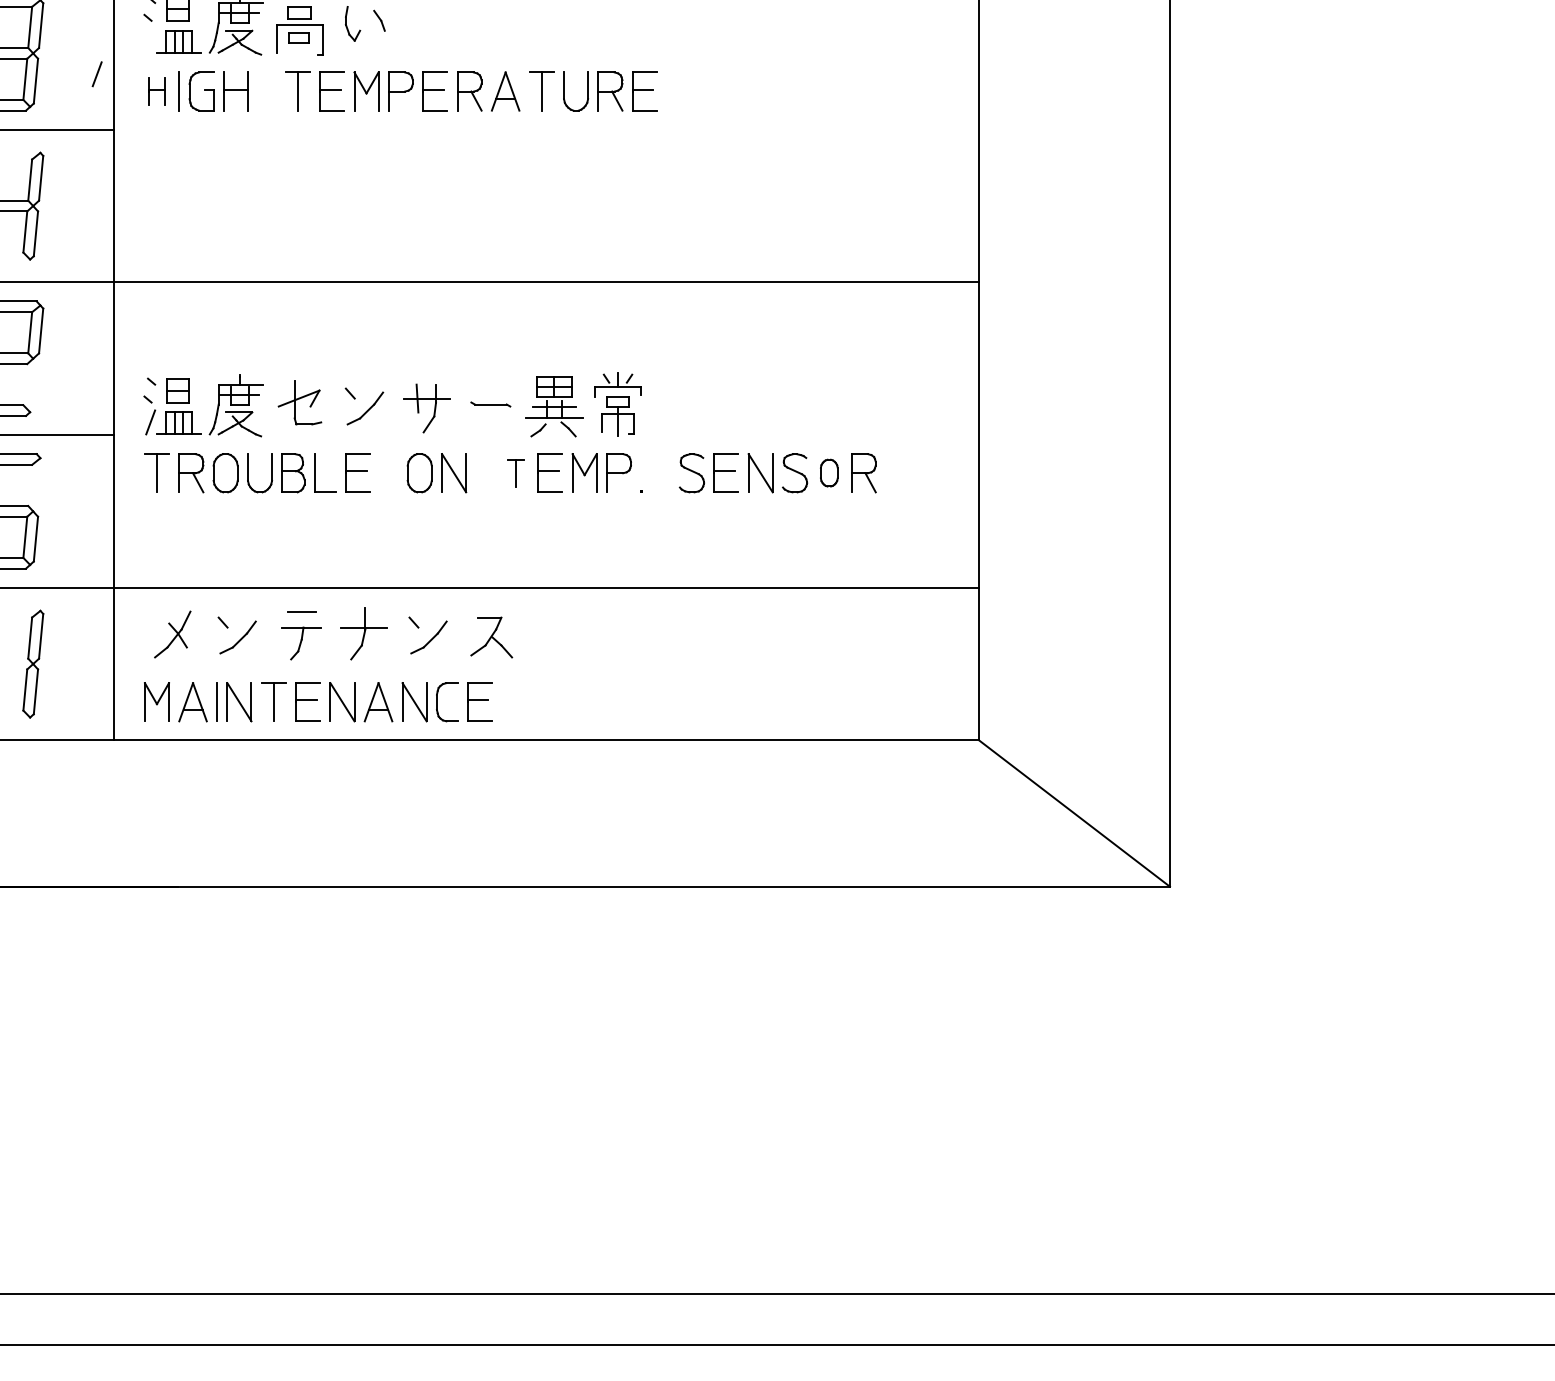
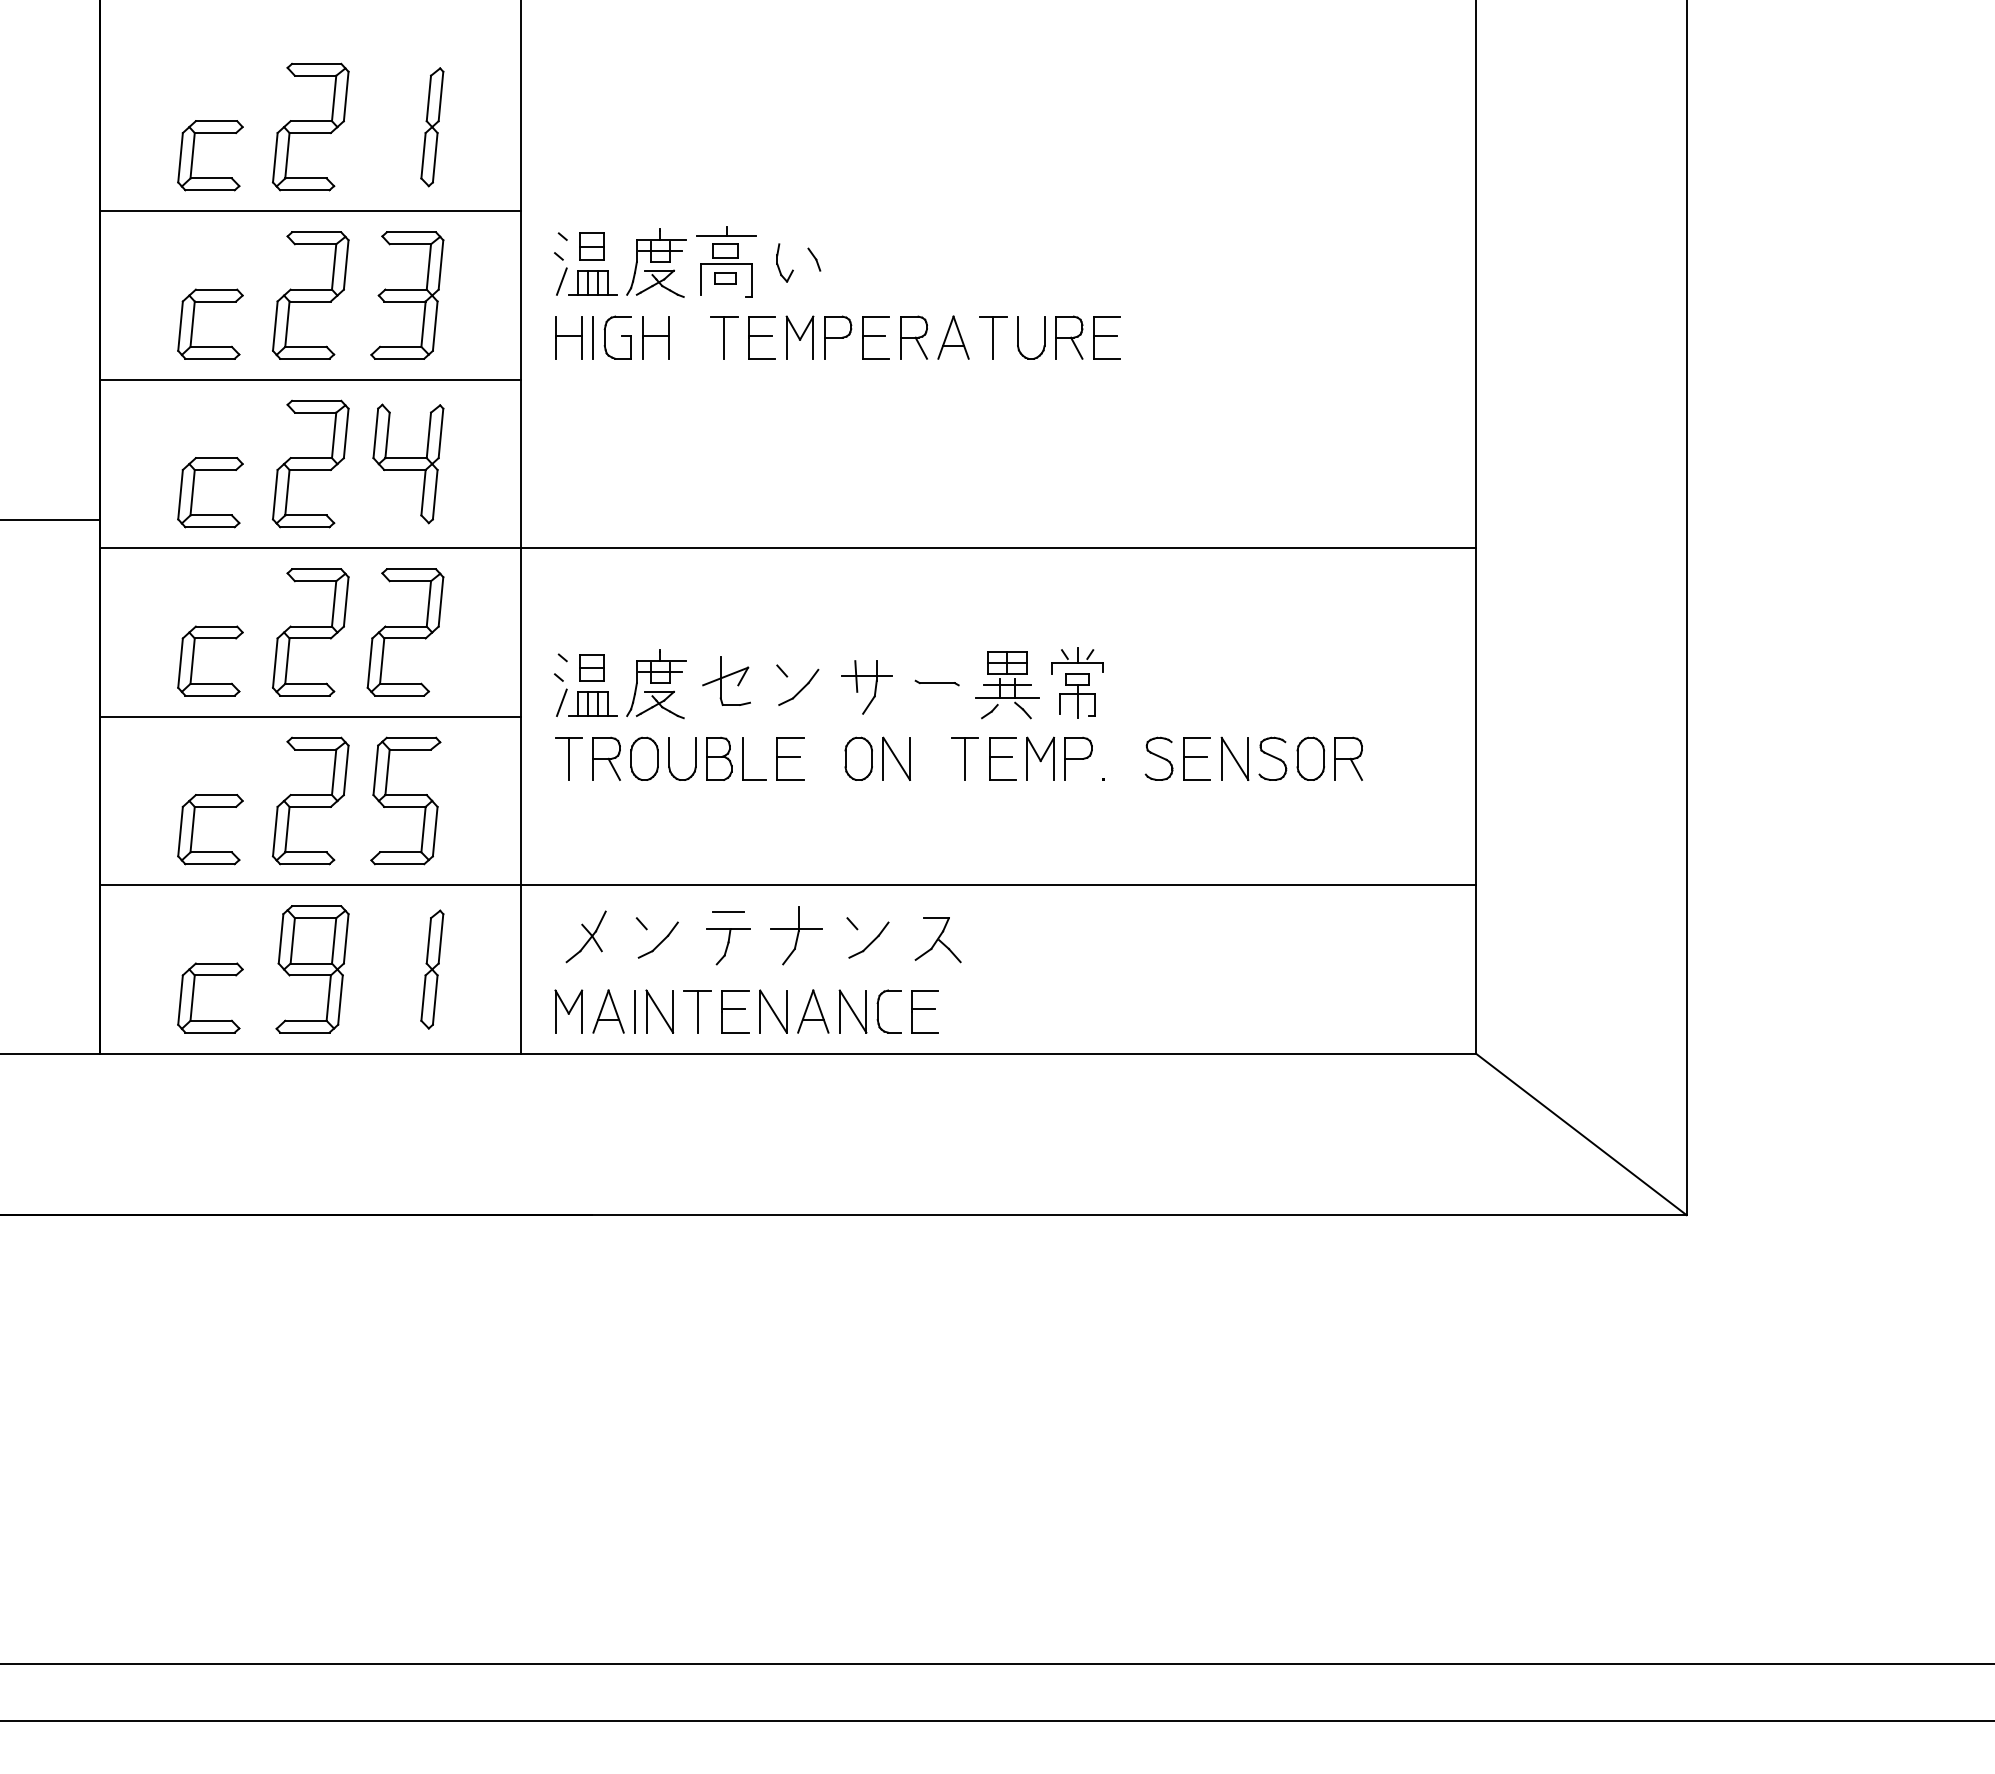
line: (96, 74) -> (561, 281), moved
part: (156, 91) -> (568, 337), size x1.43
part: (515, 472) -> (964, 758), size x1.43
part: (829, 472) -> (1310, 758), size x1.43

